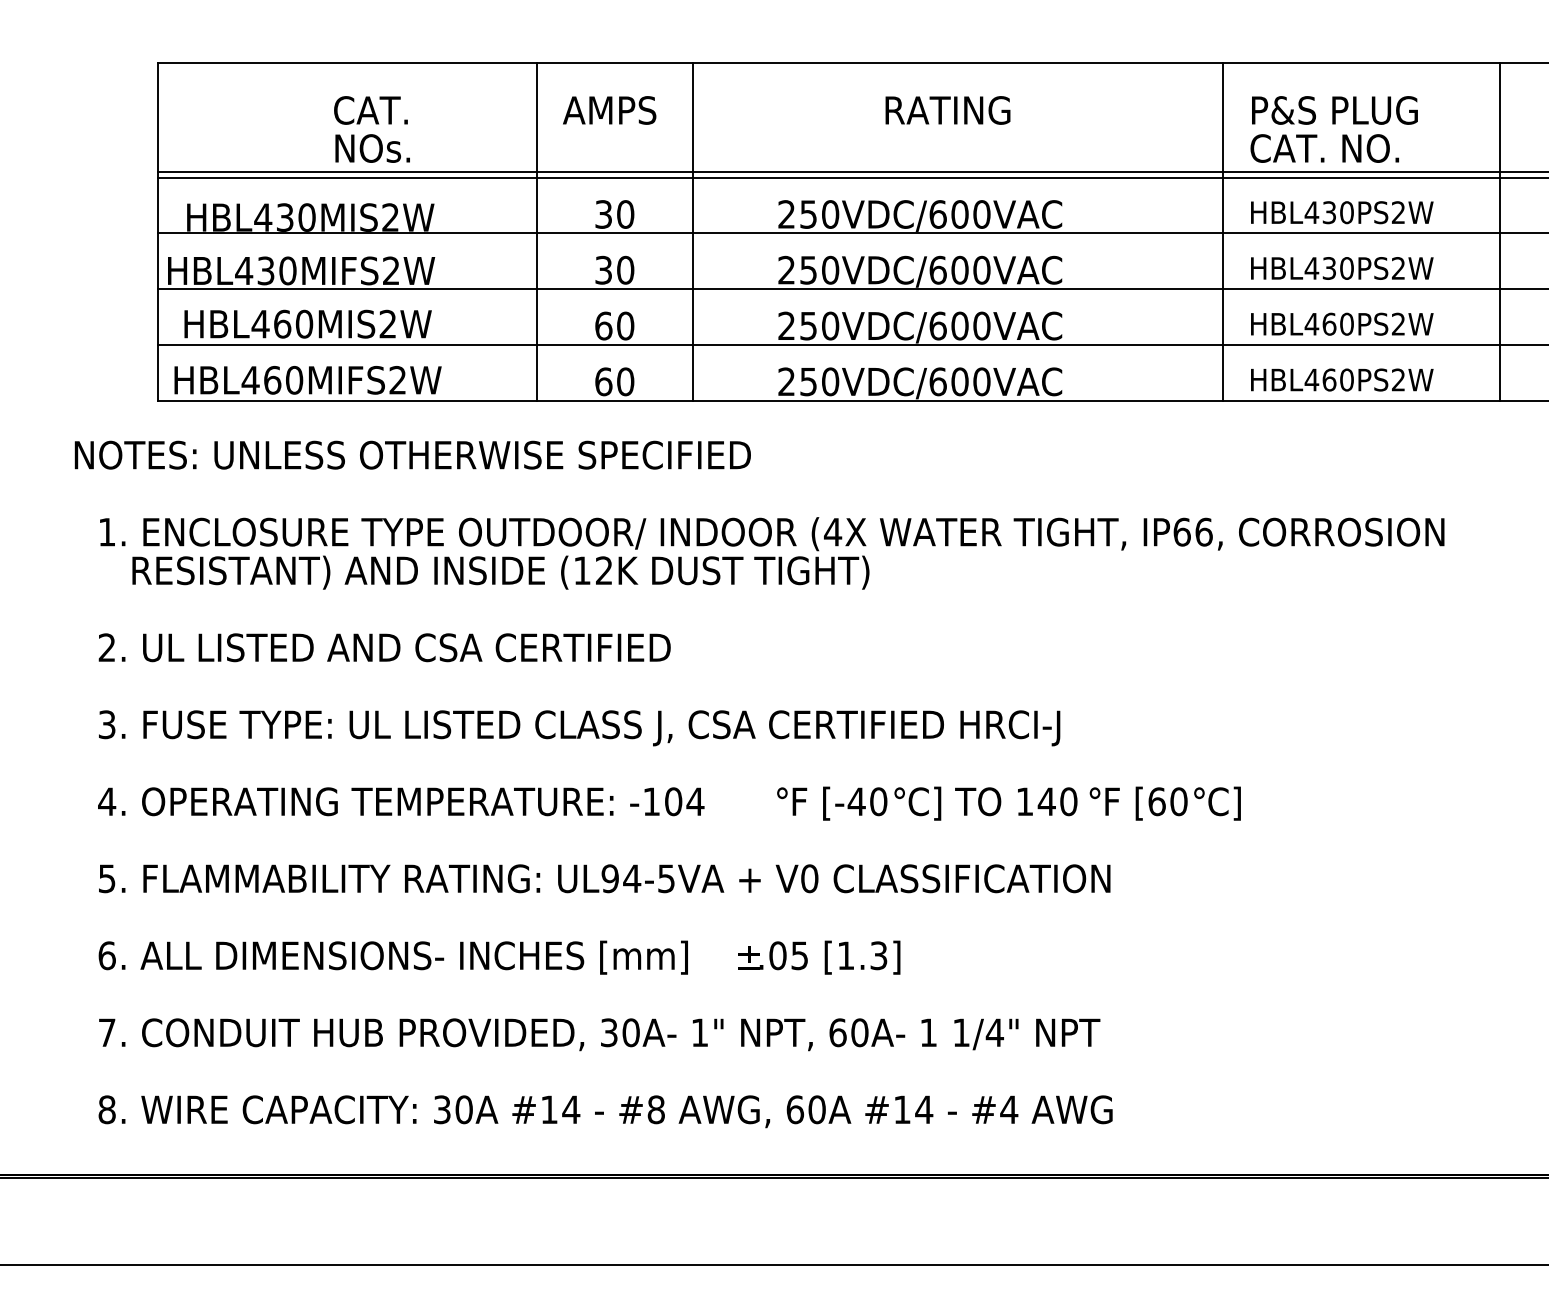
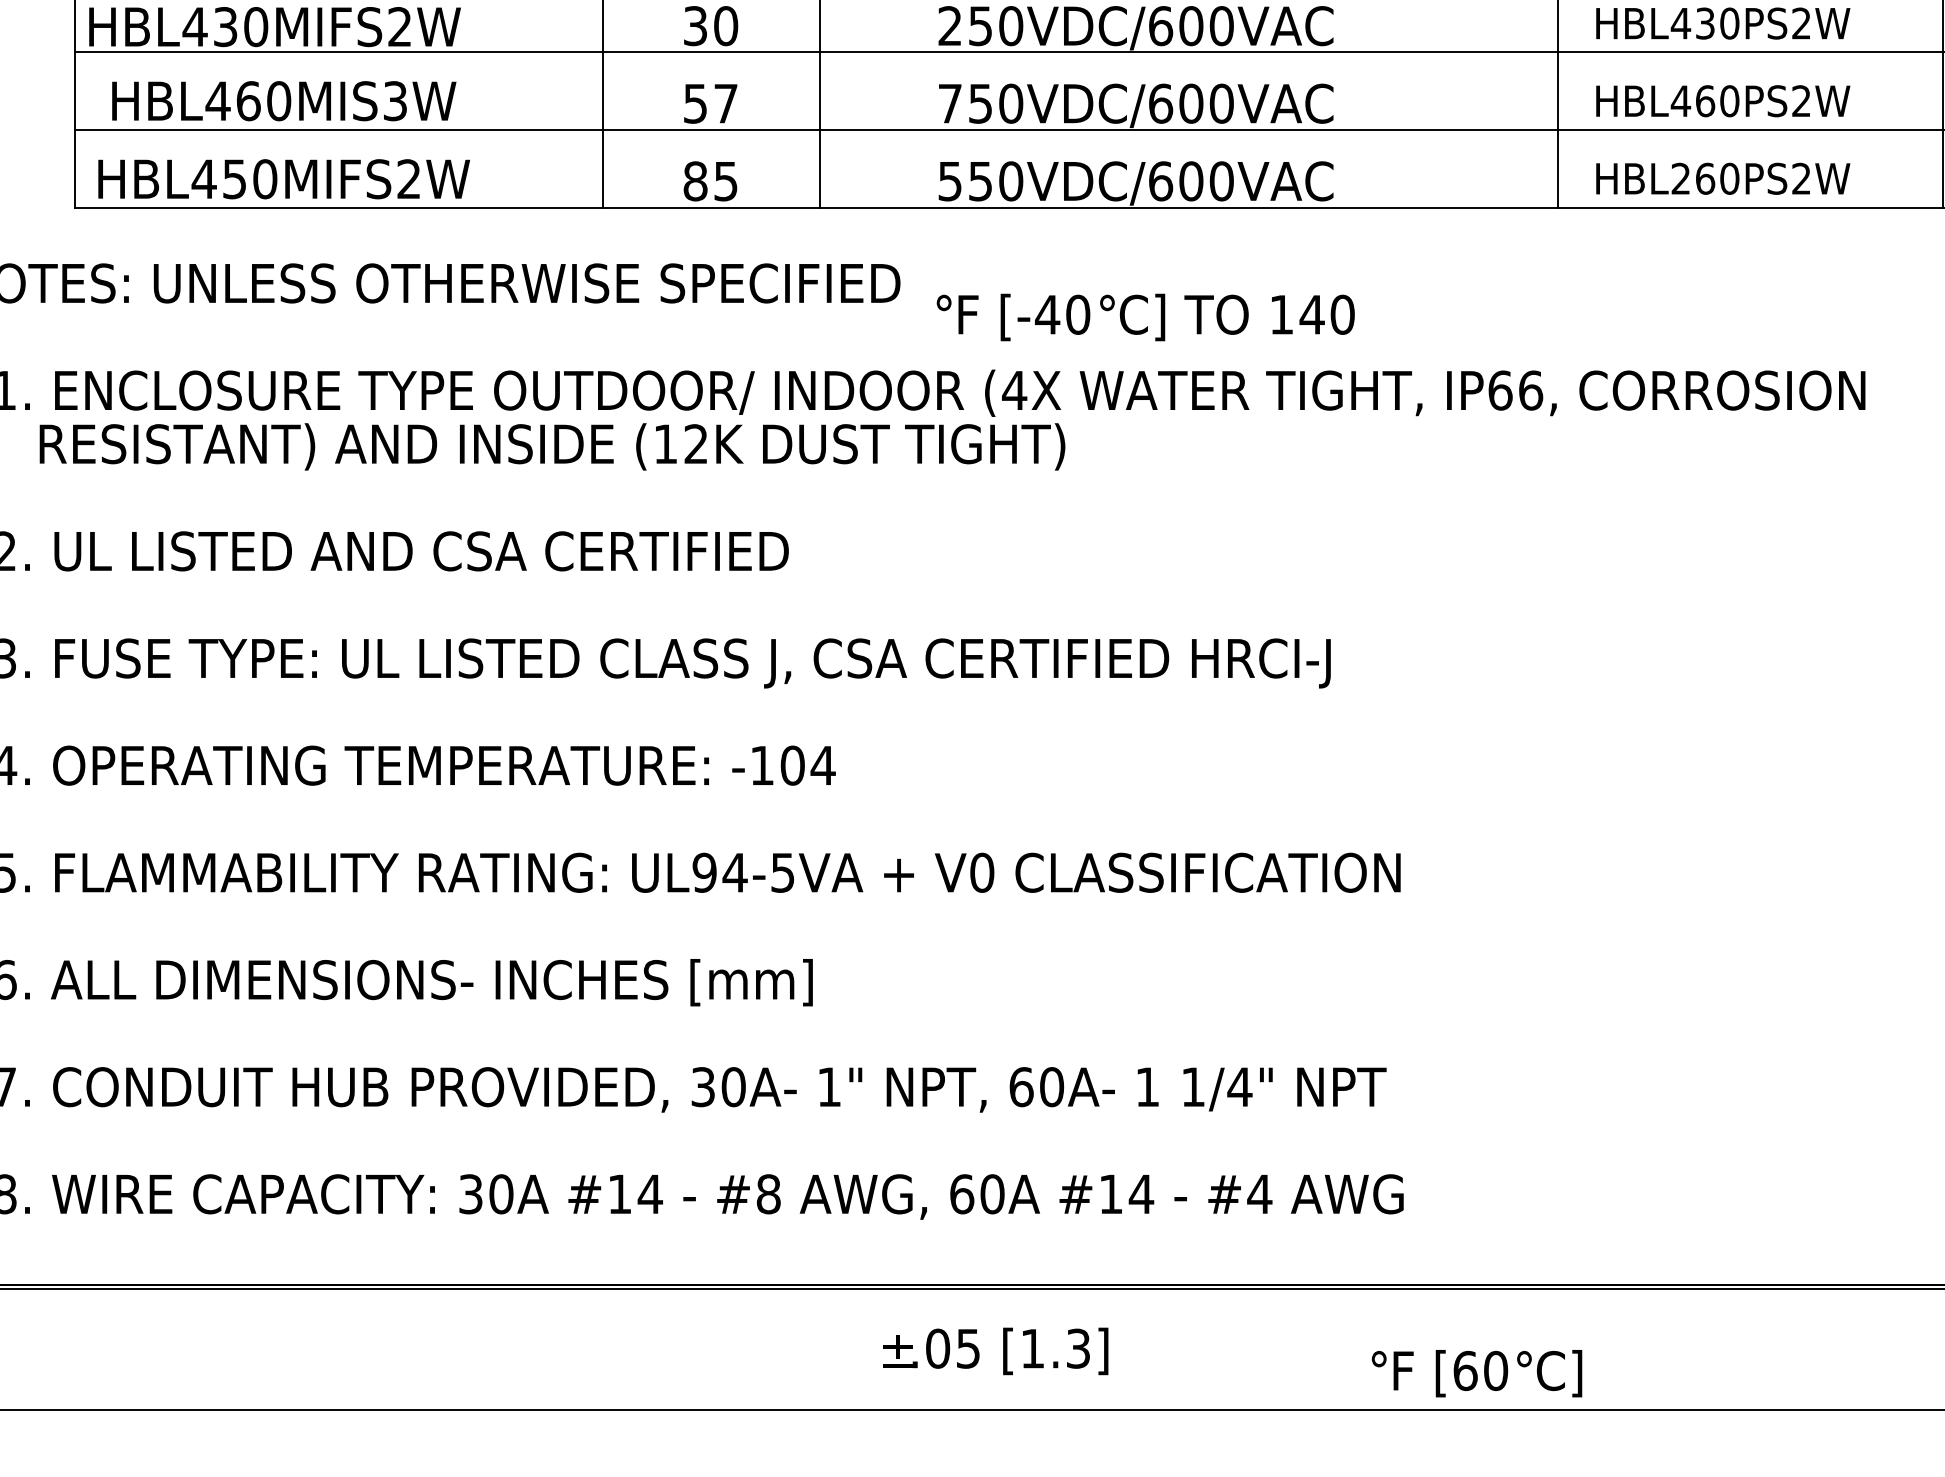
text: (387, 324) -> (394, 101), HBL460MIS2W -> HBL460MIS3W
text: (614, 325) -> (710, 102), 60 -> 57
text: (786, 325) -> (949, 102), 250VDC/600VAC -> 750VDC/600VAC
text: (272, 379) -> (234, 178), HBL460MIFS2W -> HBL450MIFS2W
text: (1311, 379) -> (1680, 178), HBL460PS2W -> HBL260PS2W
text: (614, 381) -> (710, 180), 60 -> 85
text: (786, 381) -> (949, 180), 250VDC/600VAC -> 550VDC/600VAC
text: (927, 803) -> (1146, 317), moved
text: (1164, 803) -> (1475, 1373), moved
text: (819, 957) -> (995, 1351), moved

